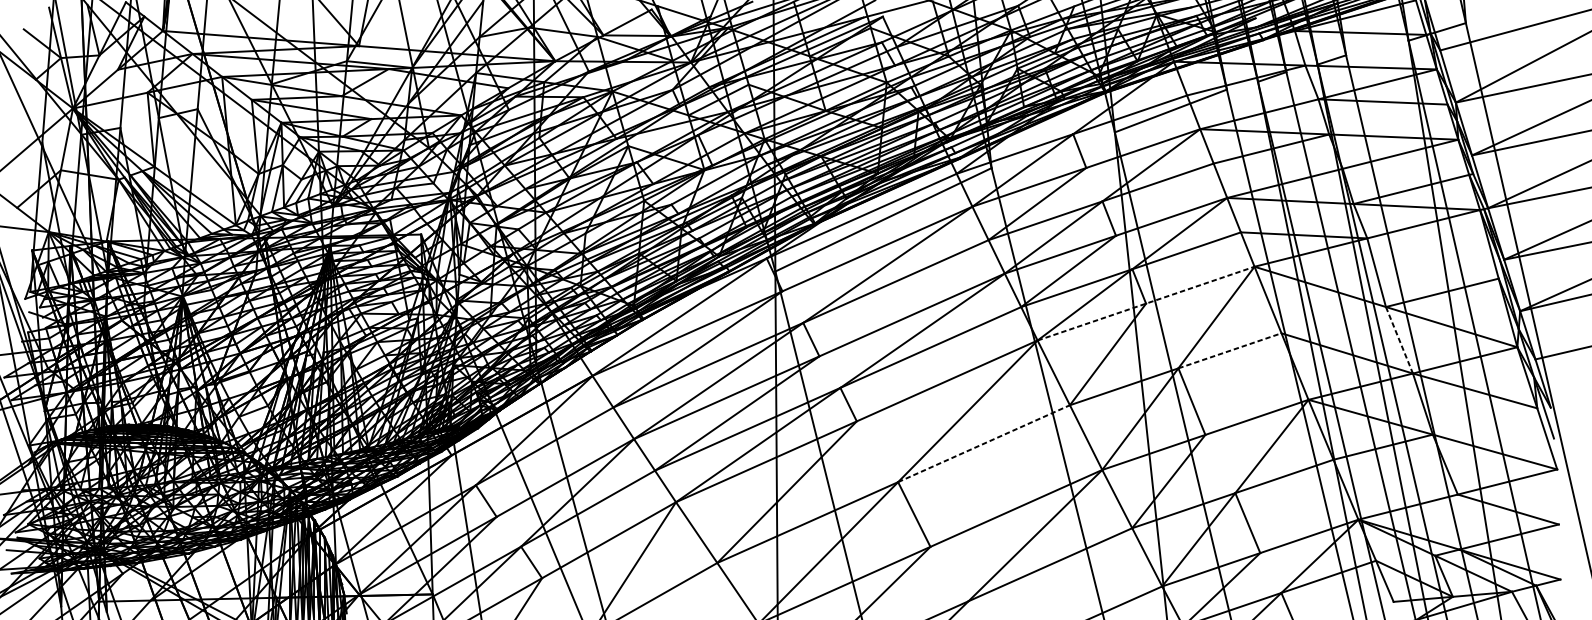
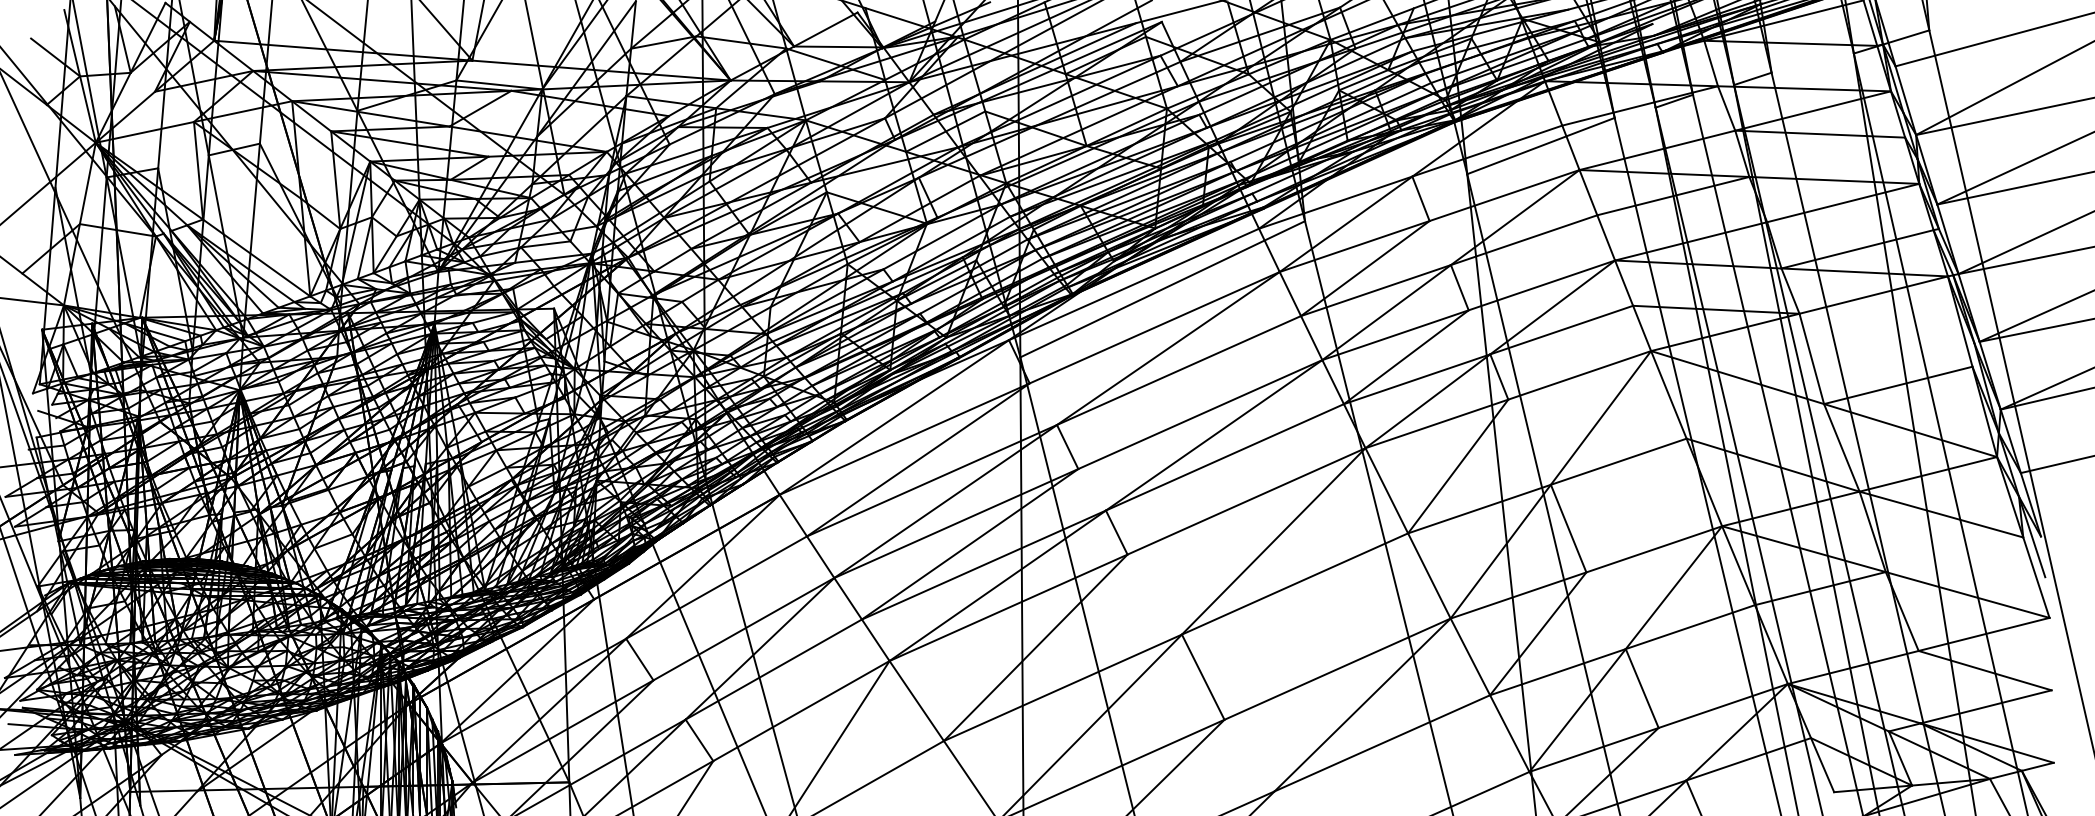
line: (1146, 303) -> (1508, 399), dashed -> solid
line: (1399, 340) -> (1842, 448), dashed -> solid
line: (1229, 350) -> (1618, 461), dashed -> solid
line: (984, 443) -> (1295, 583), dashed -> solid

